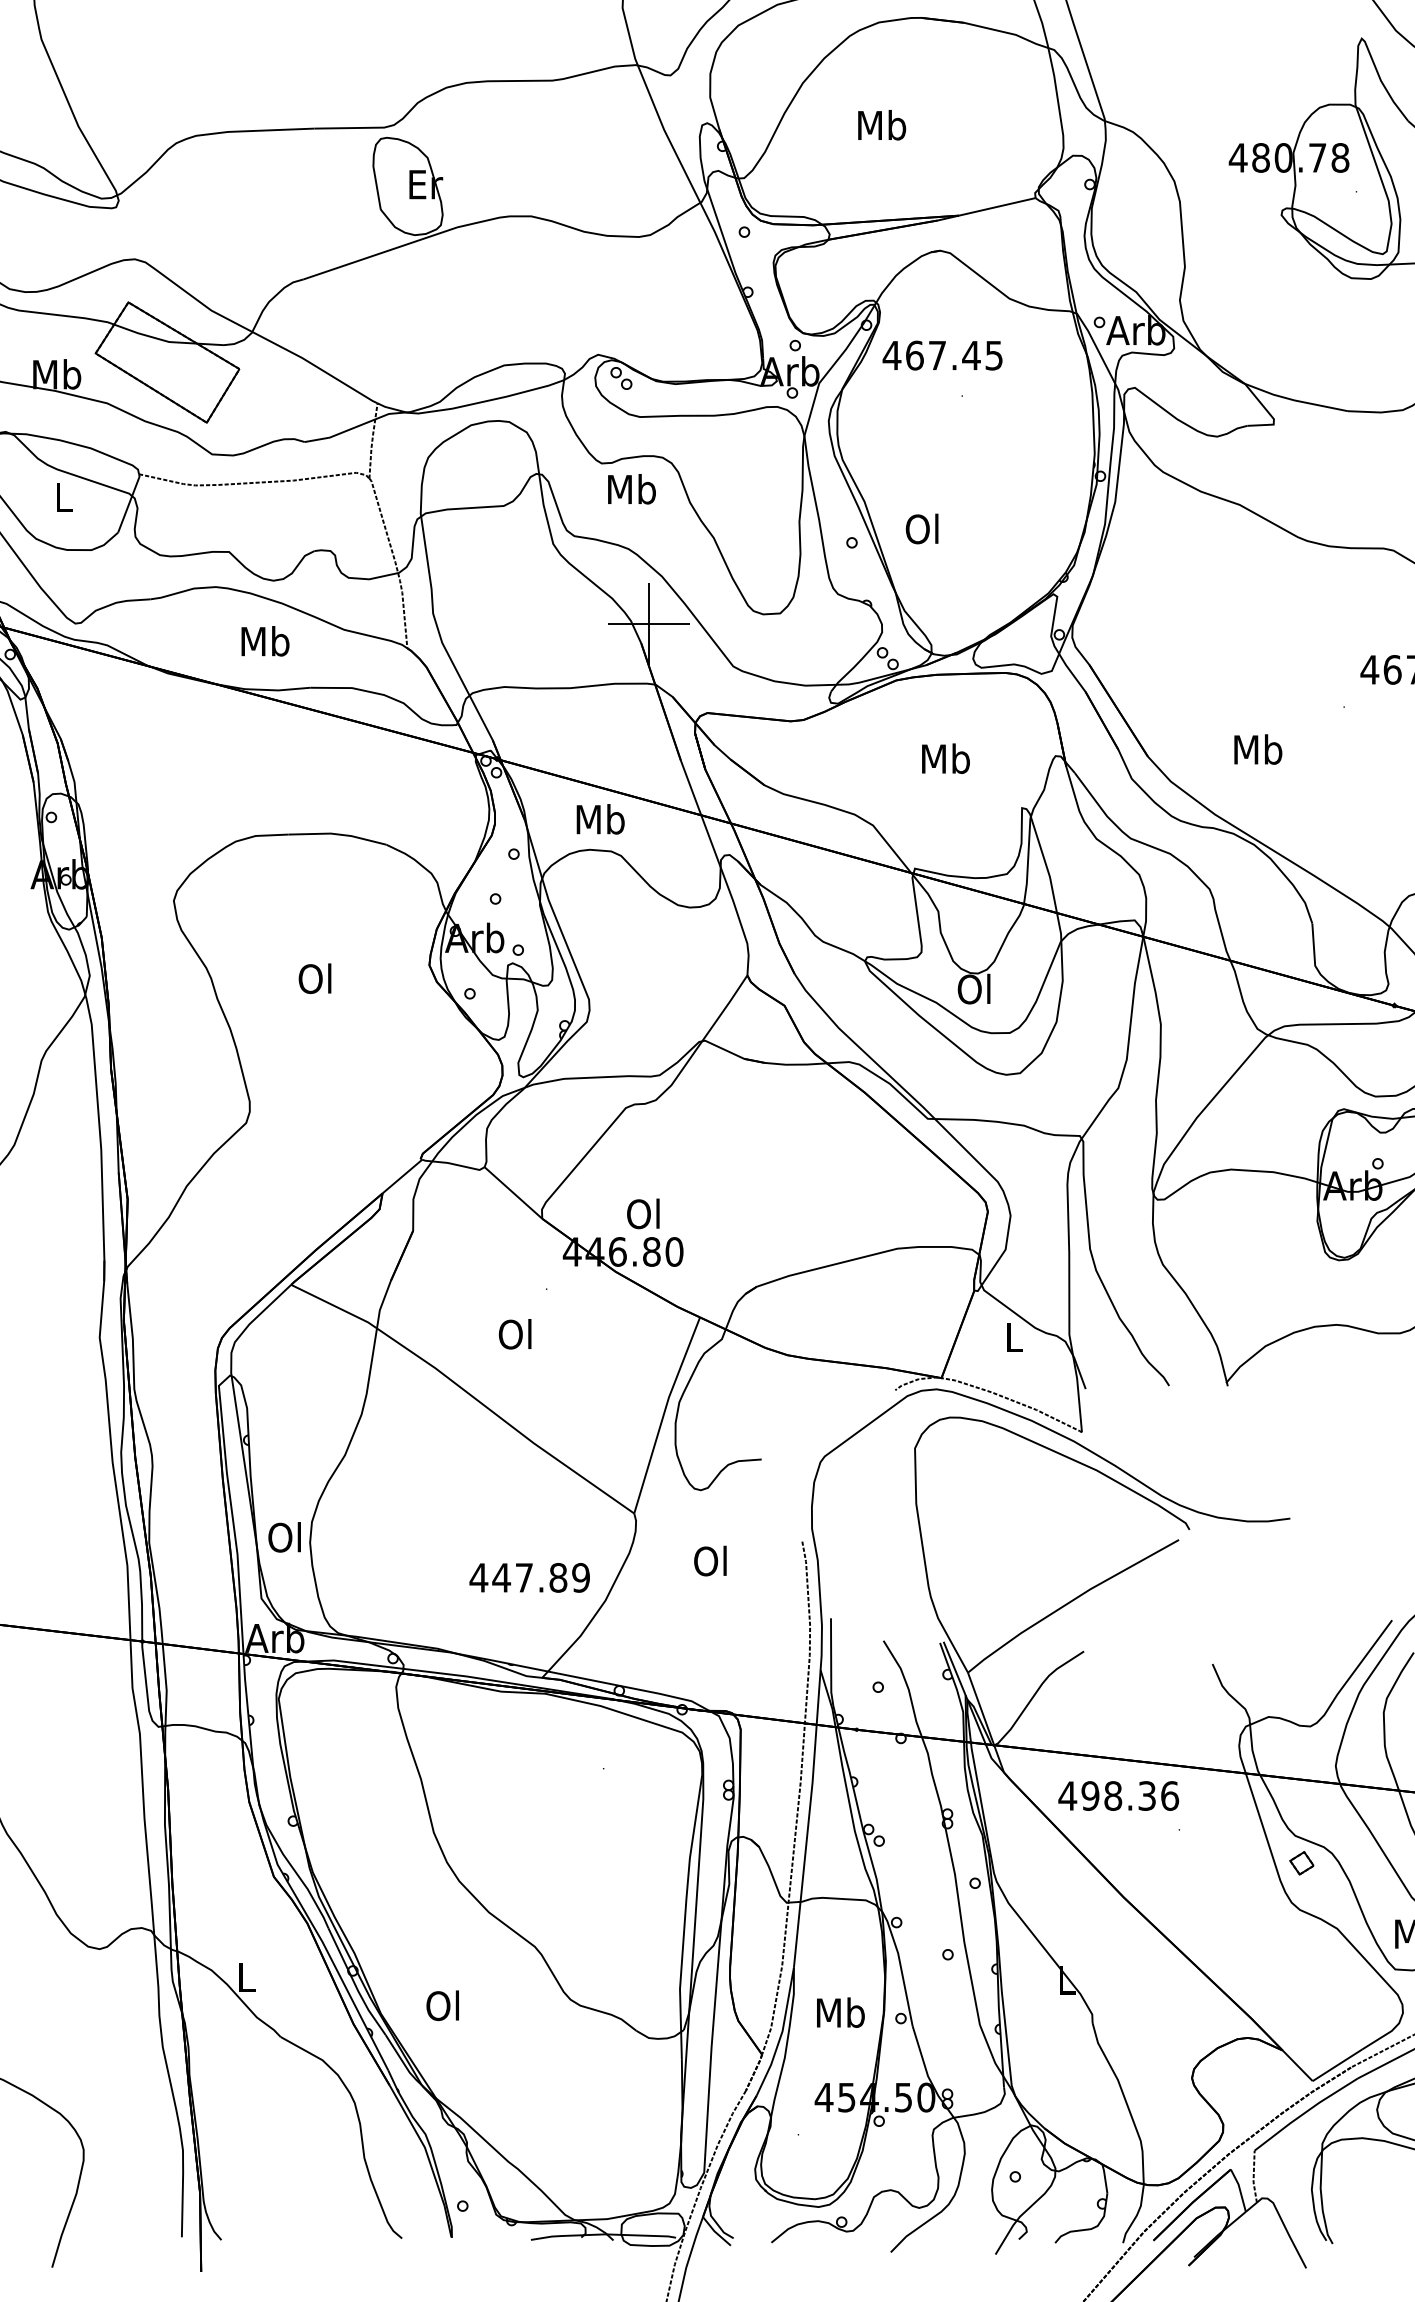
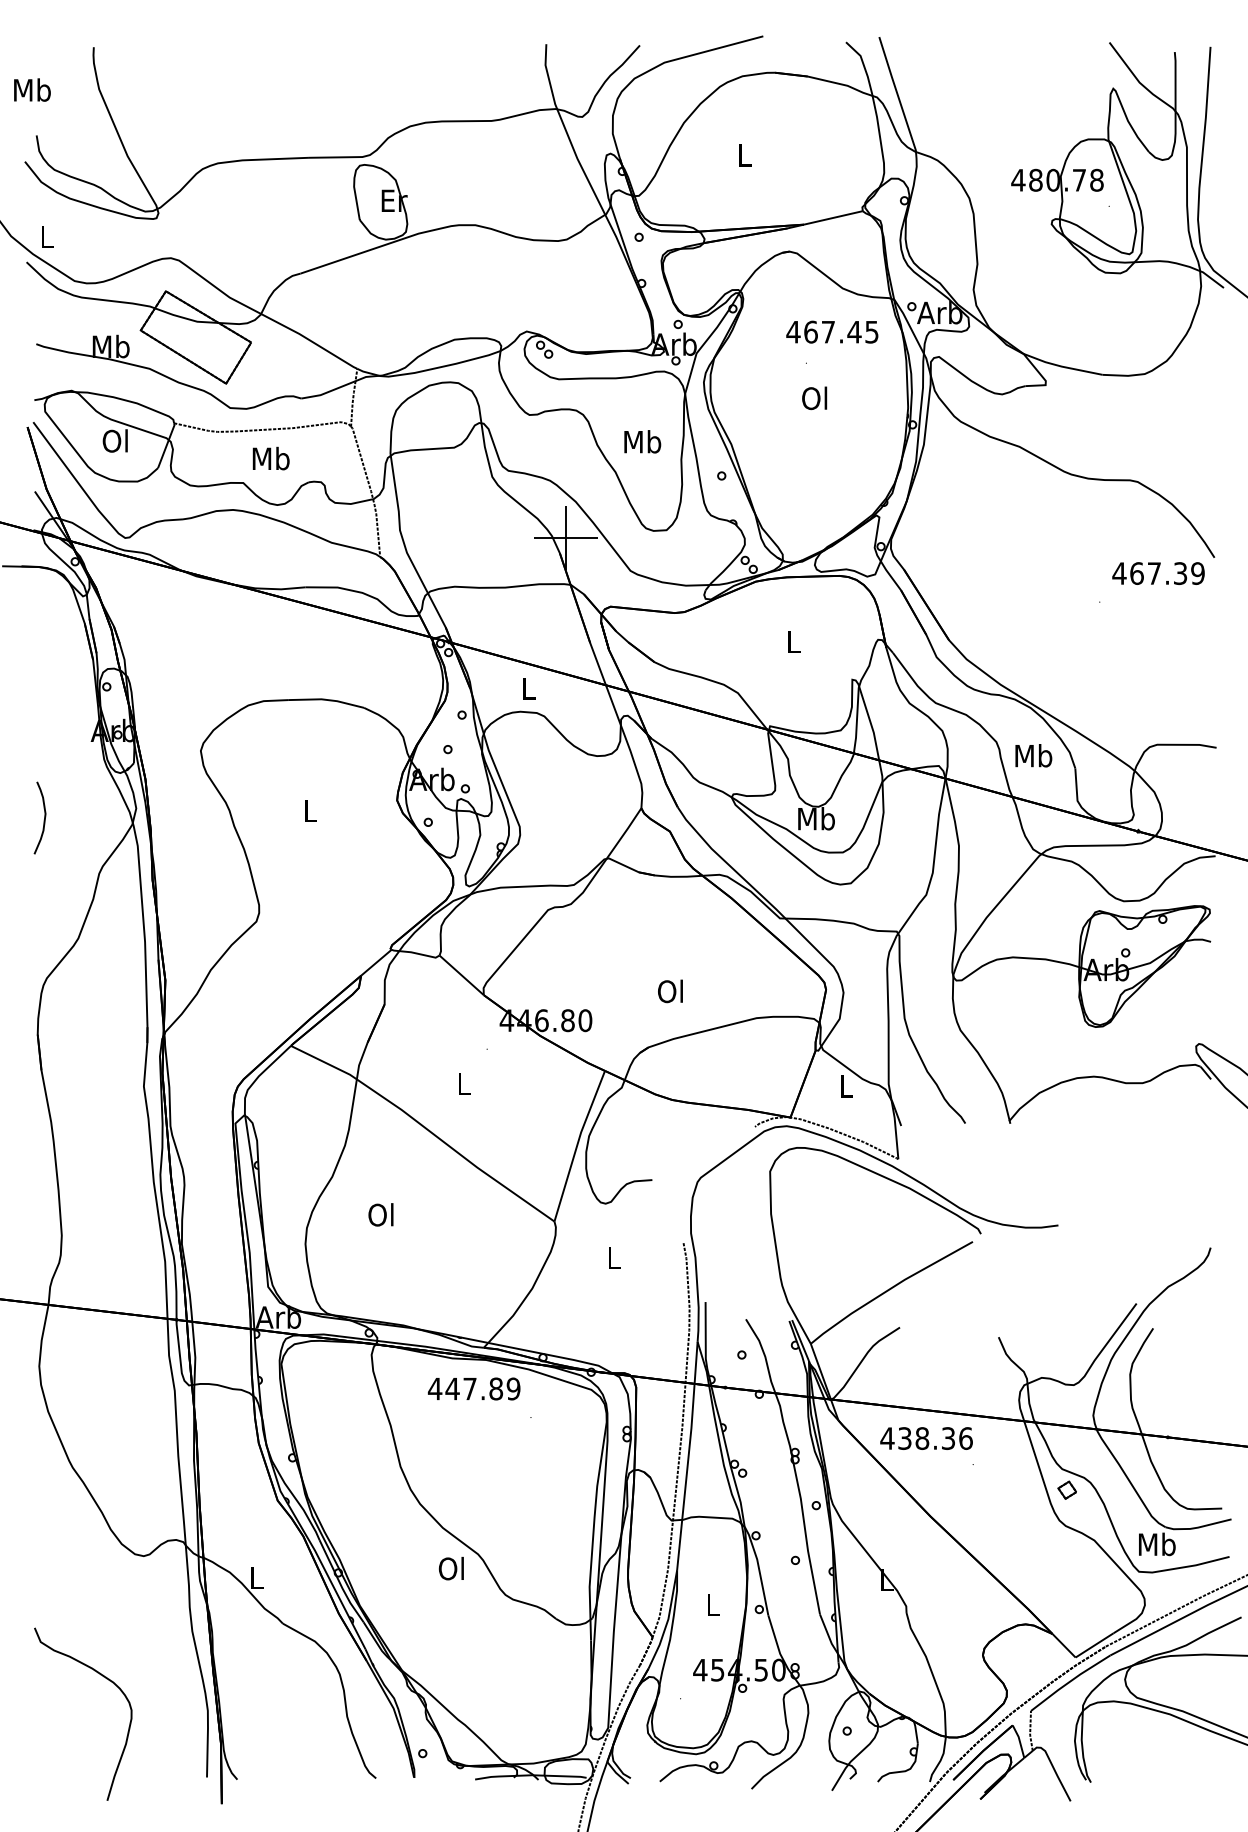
text: (881, 124) -> (744, 154), Mb -> L
text: (942, 354) -> (832, 331), moved
text: (631, 488) -> (642, 441), moved
text: (61, 496) -> (114, 440), L -> Ol
text: (922, 529) -> (814, 398), moved
text: (264, 641) -> (270, 458), moved
text: (1257, 749) -> (1033, 755), moved
text: (945, 758) -> (793, 641), Mb -> L
text: (600, 819) -> (528, 688), Mb -> L
text: (314, 978) -> (308, 810), Ol -> L
text: (975, 988) -> (816, 818), Ol -> Mb
text: (643, 1213) -> (670, 991), moved
text: (514, 1333) -> (462, 1083), Ol -> L
text: (284, 1536) -> (380, 1214), moved
text: (709, 1560) -> (612, 1257), Ol -> L
text: (530, 1577) -> (474, 1388), moved
text: (1089, 1795) -> (904, 1438), 498.36 -> 438.36
text: (442, 2005) -> (451, 1568), moved
text: (839, 2012) -> (712, 1604), Mb -> L

